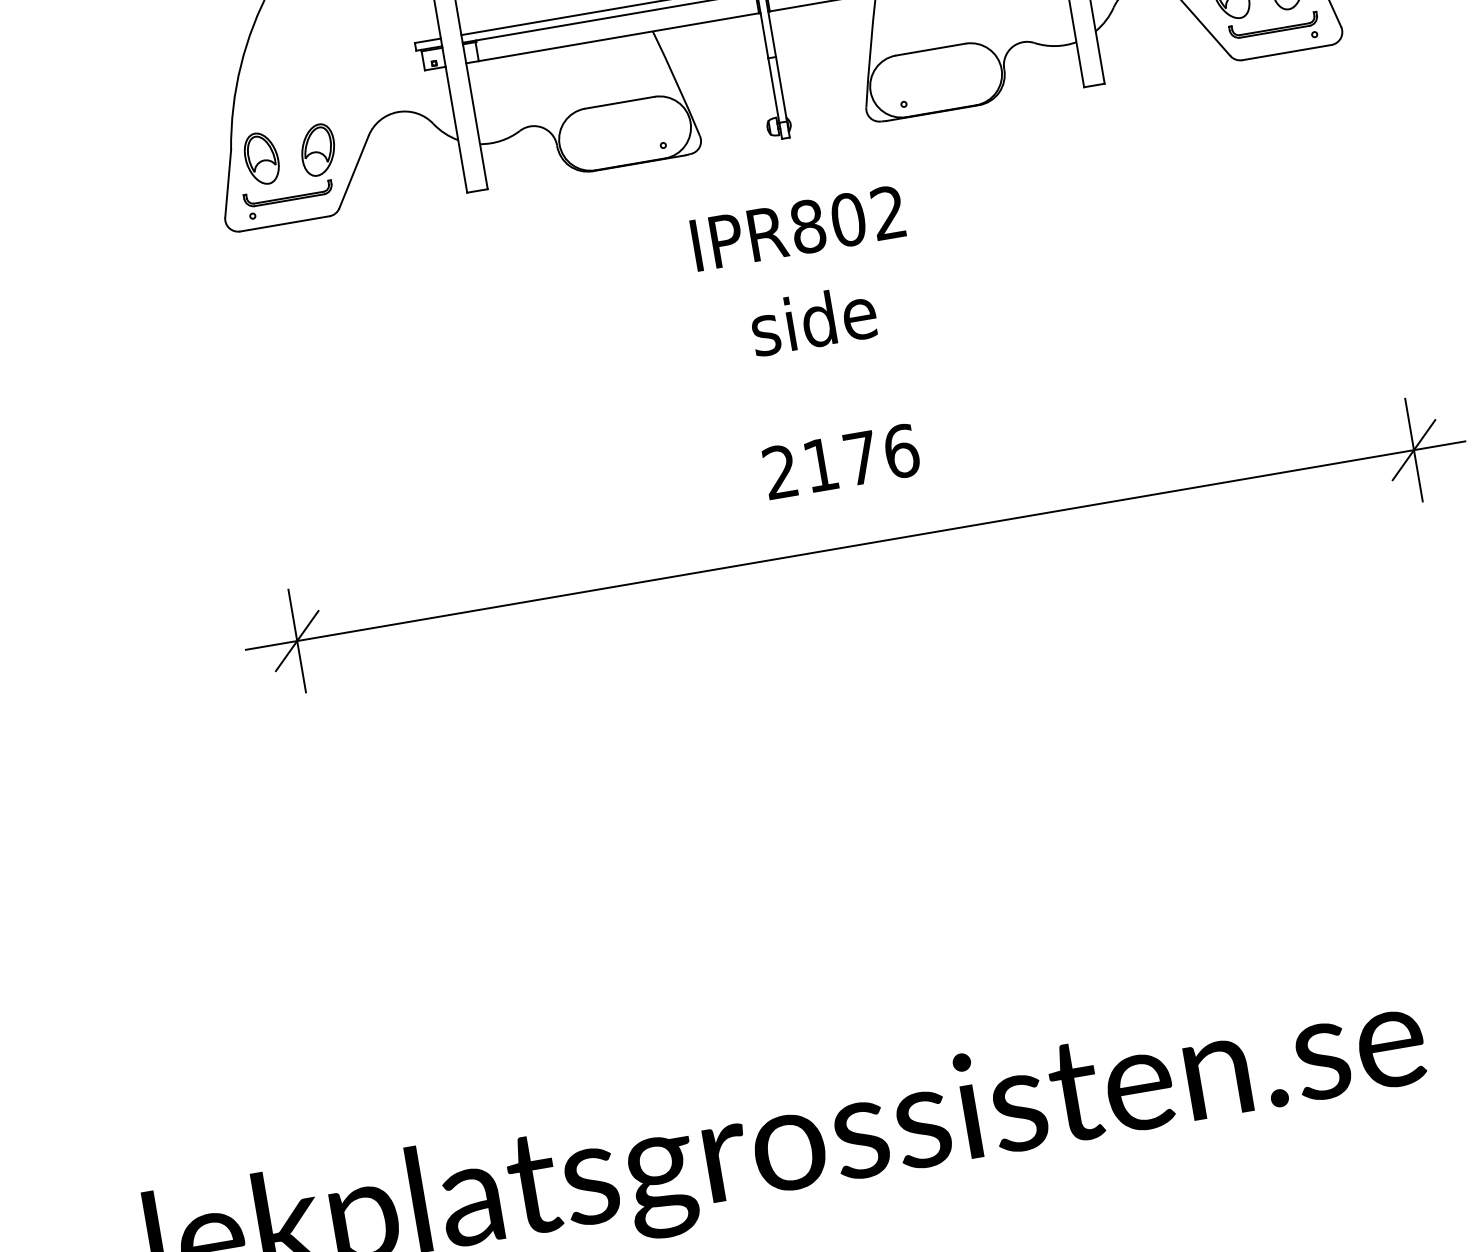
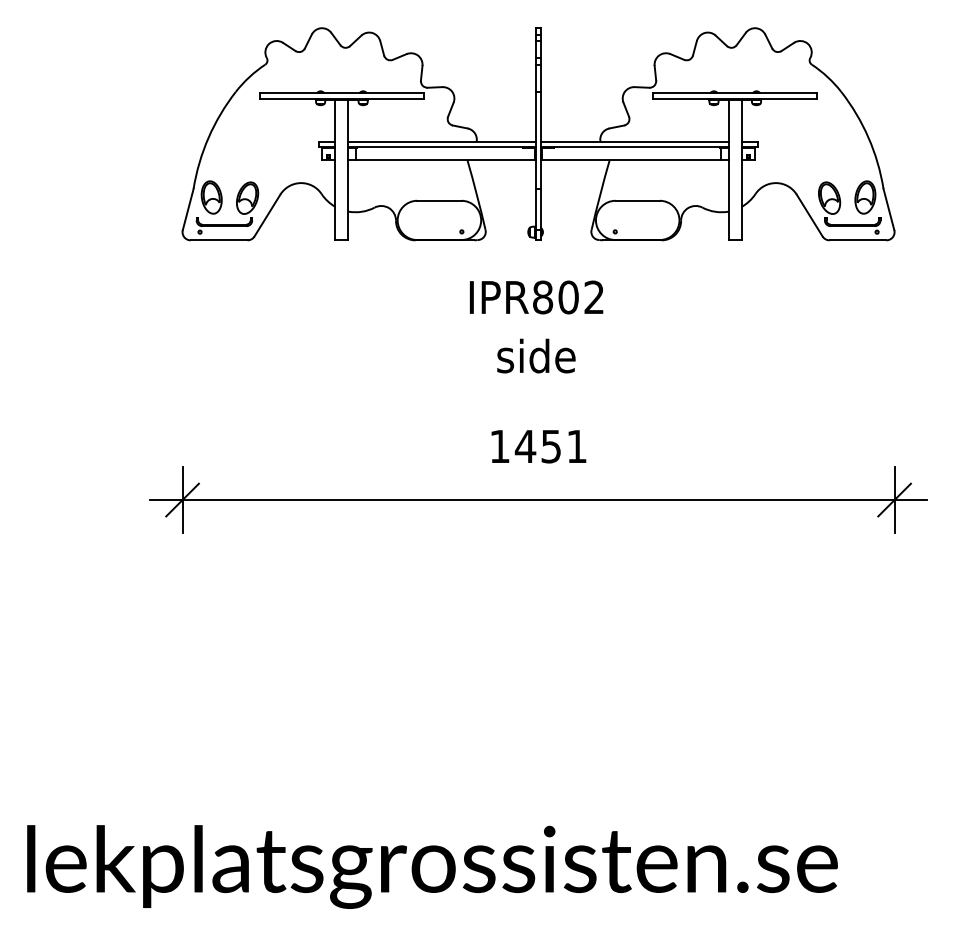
text: (841, 461) -> (538, 446), 2176 -> 1451

